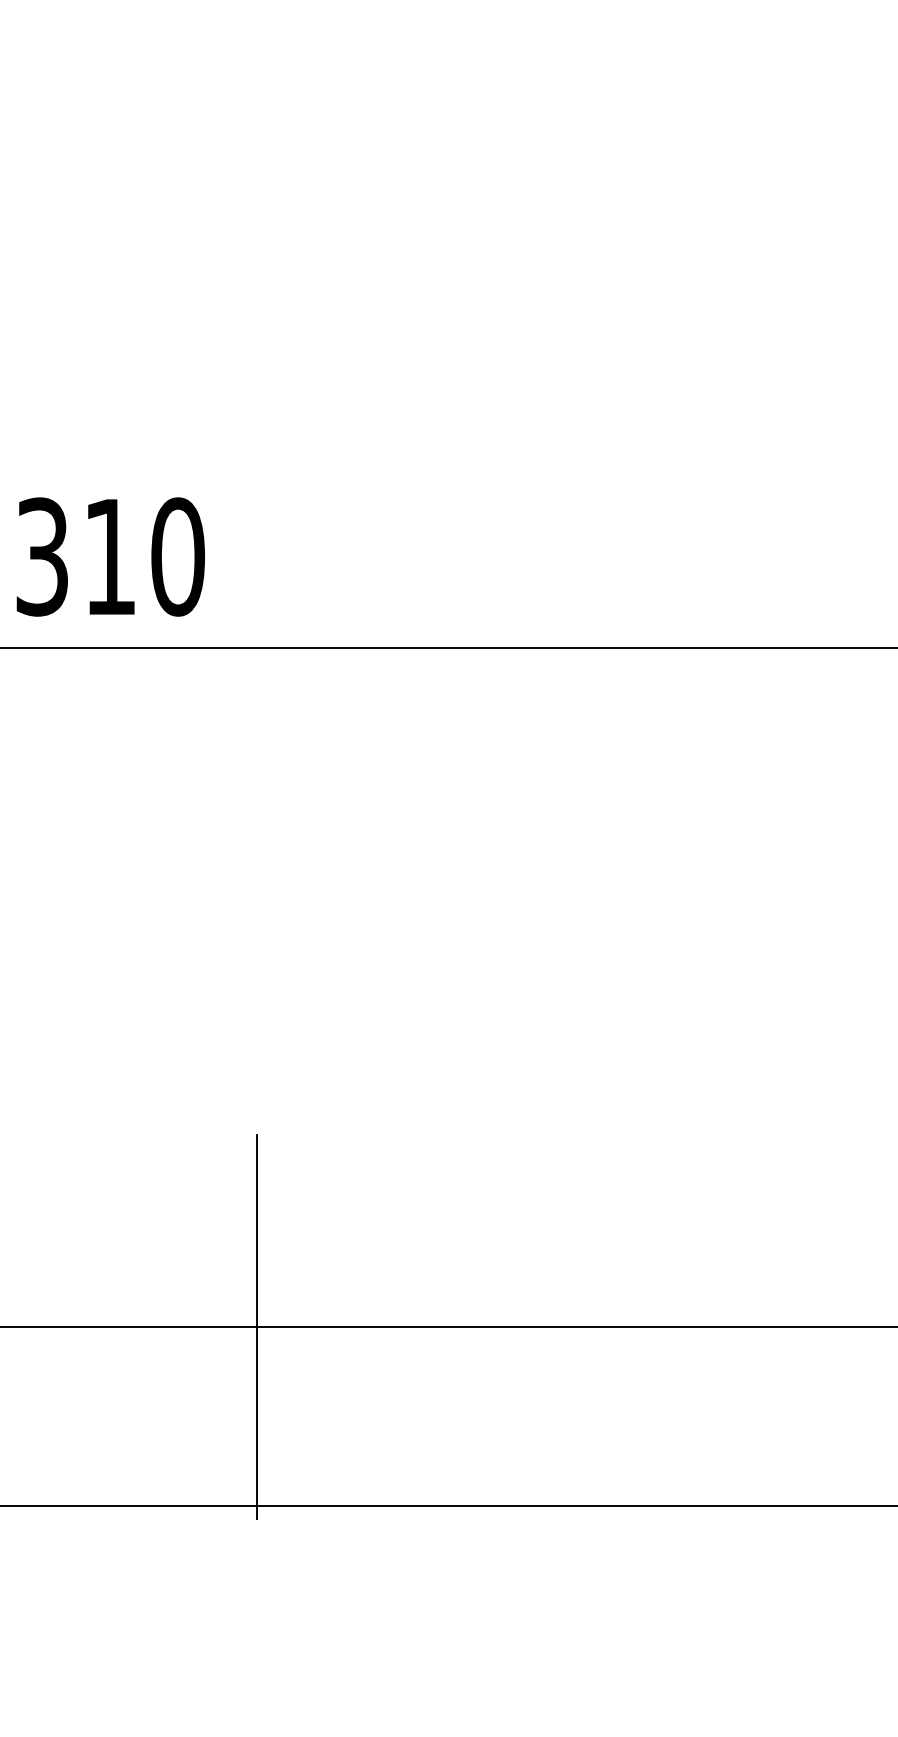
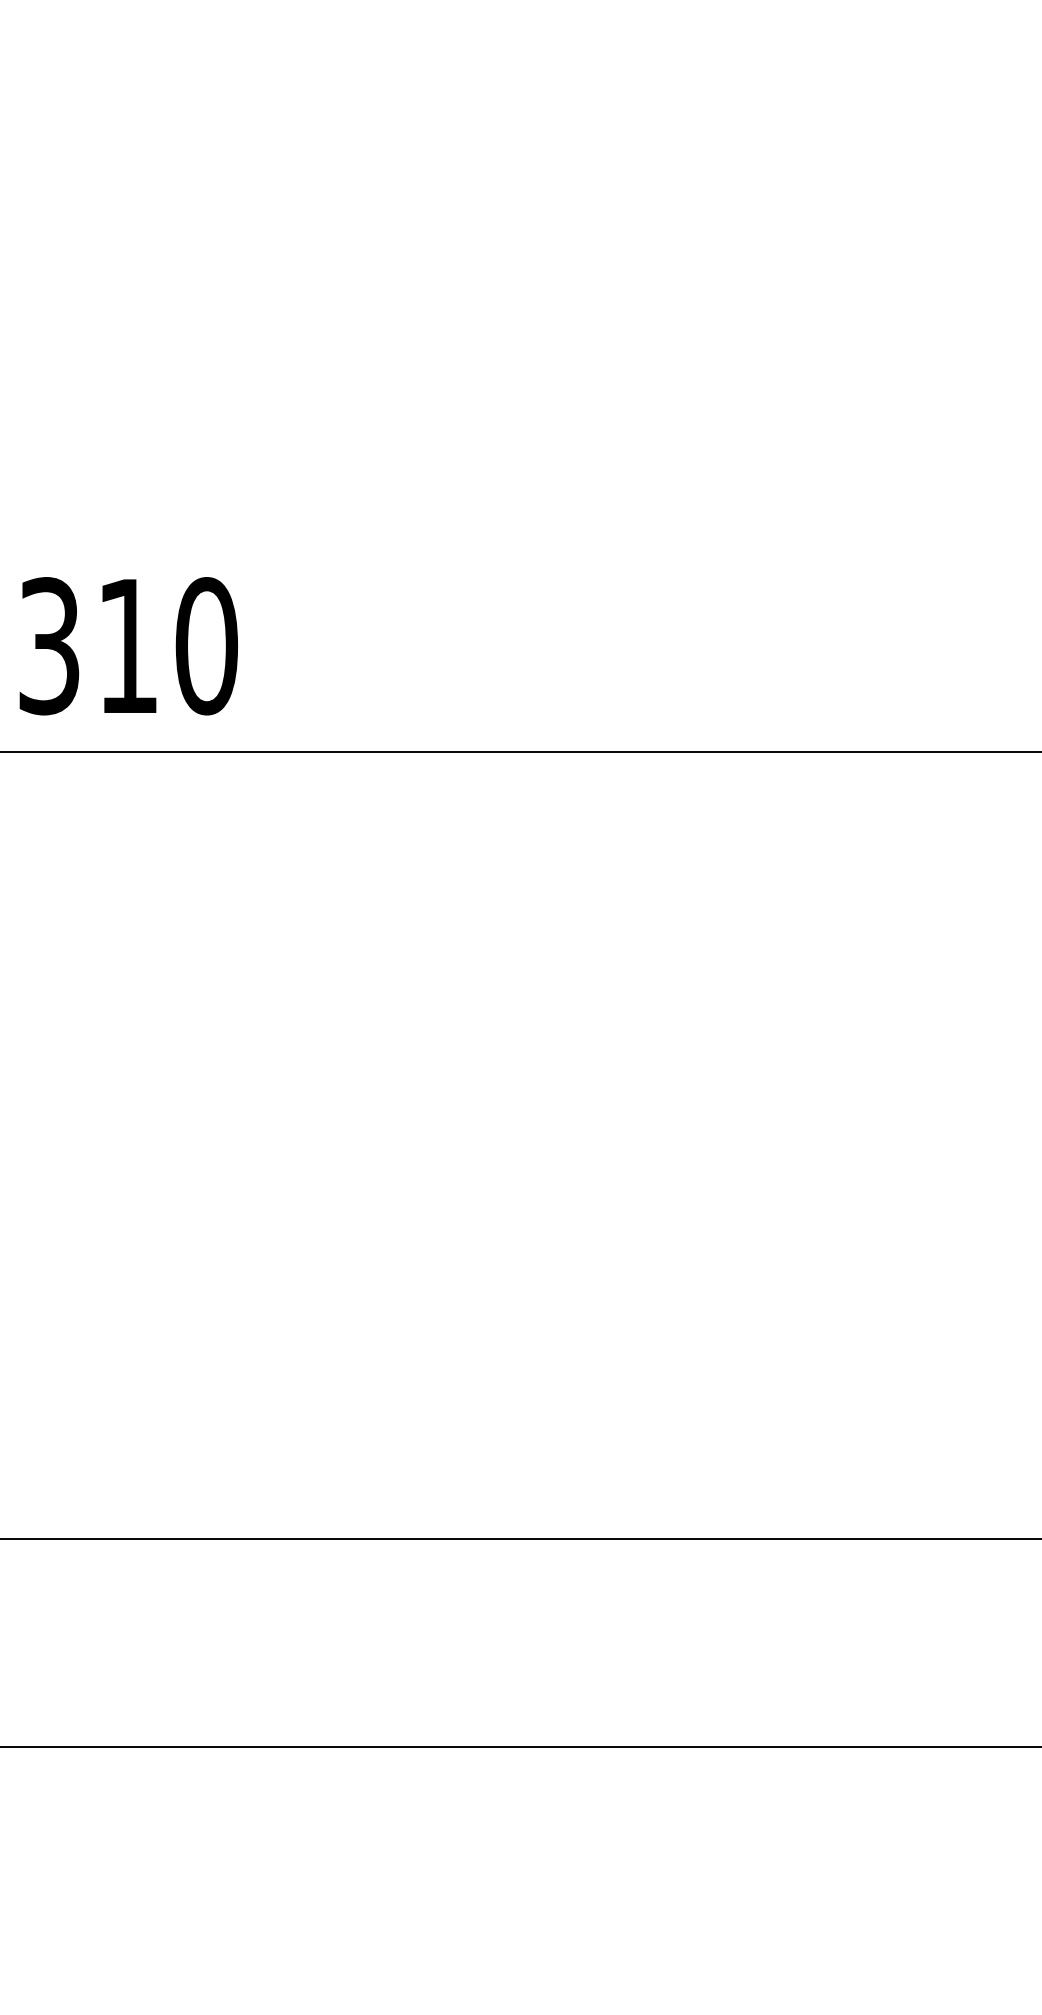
line: (256, 1326) -> (297, 1538), removed

